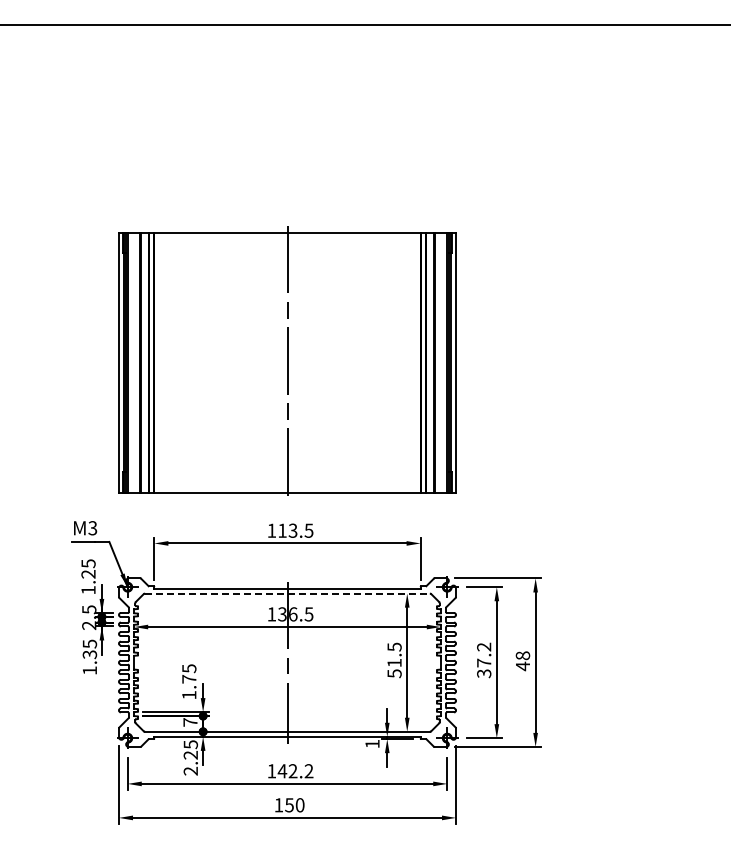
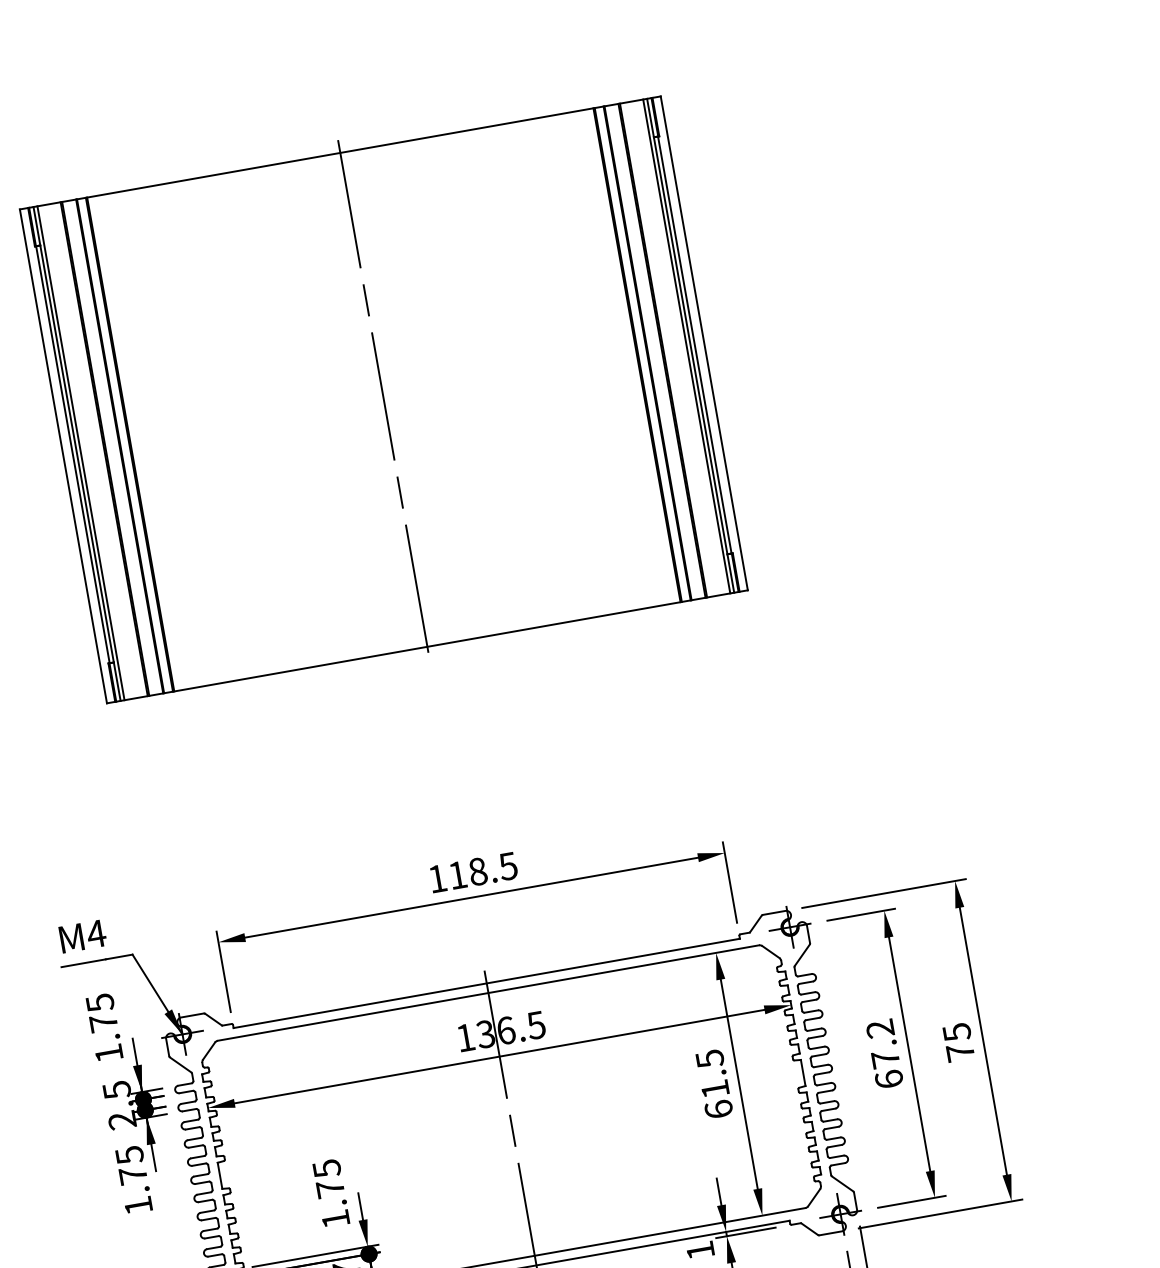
part: (287, 360) -> (383, 395), moved
text: (92, 528) -> (95, 934), M3 -> M4
text: (292, 530) -> (476, 871), 113.5 -> 118.5
text: (88, 574) -> (103, 1023), 1.25 -> 1.75
line: (288, 593) -> (490, 992), dashed -> solid
text: (89, 654) -> (132, 1175), 1.35 -> 1.75
text: (522, 661) -> (957, 1043), 48 -> 75
text: (394, 673) -> (718, 1109), 51.5 -> 61.5
text: (484, 673) -> (889, 1078), 37.2 -> 67.2

